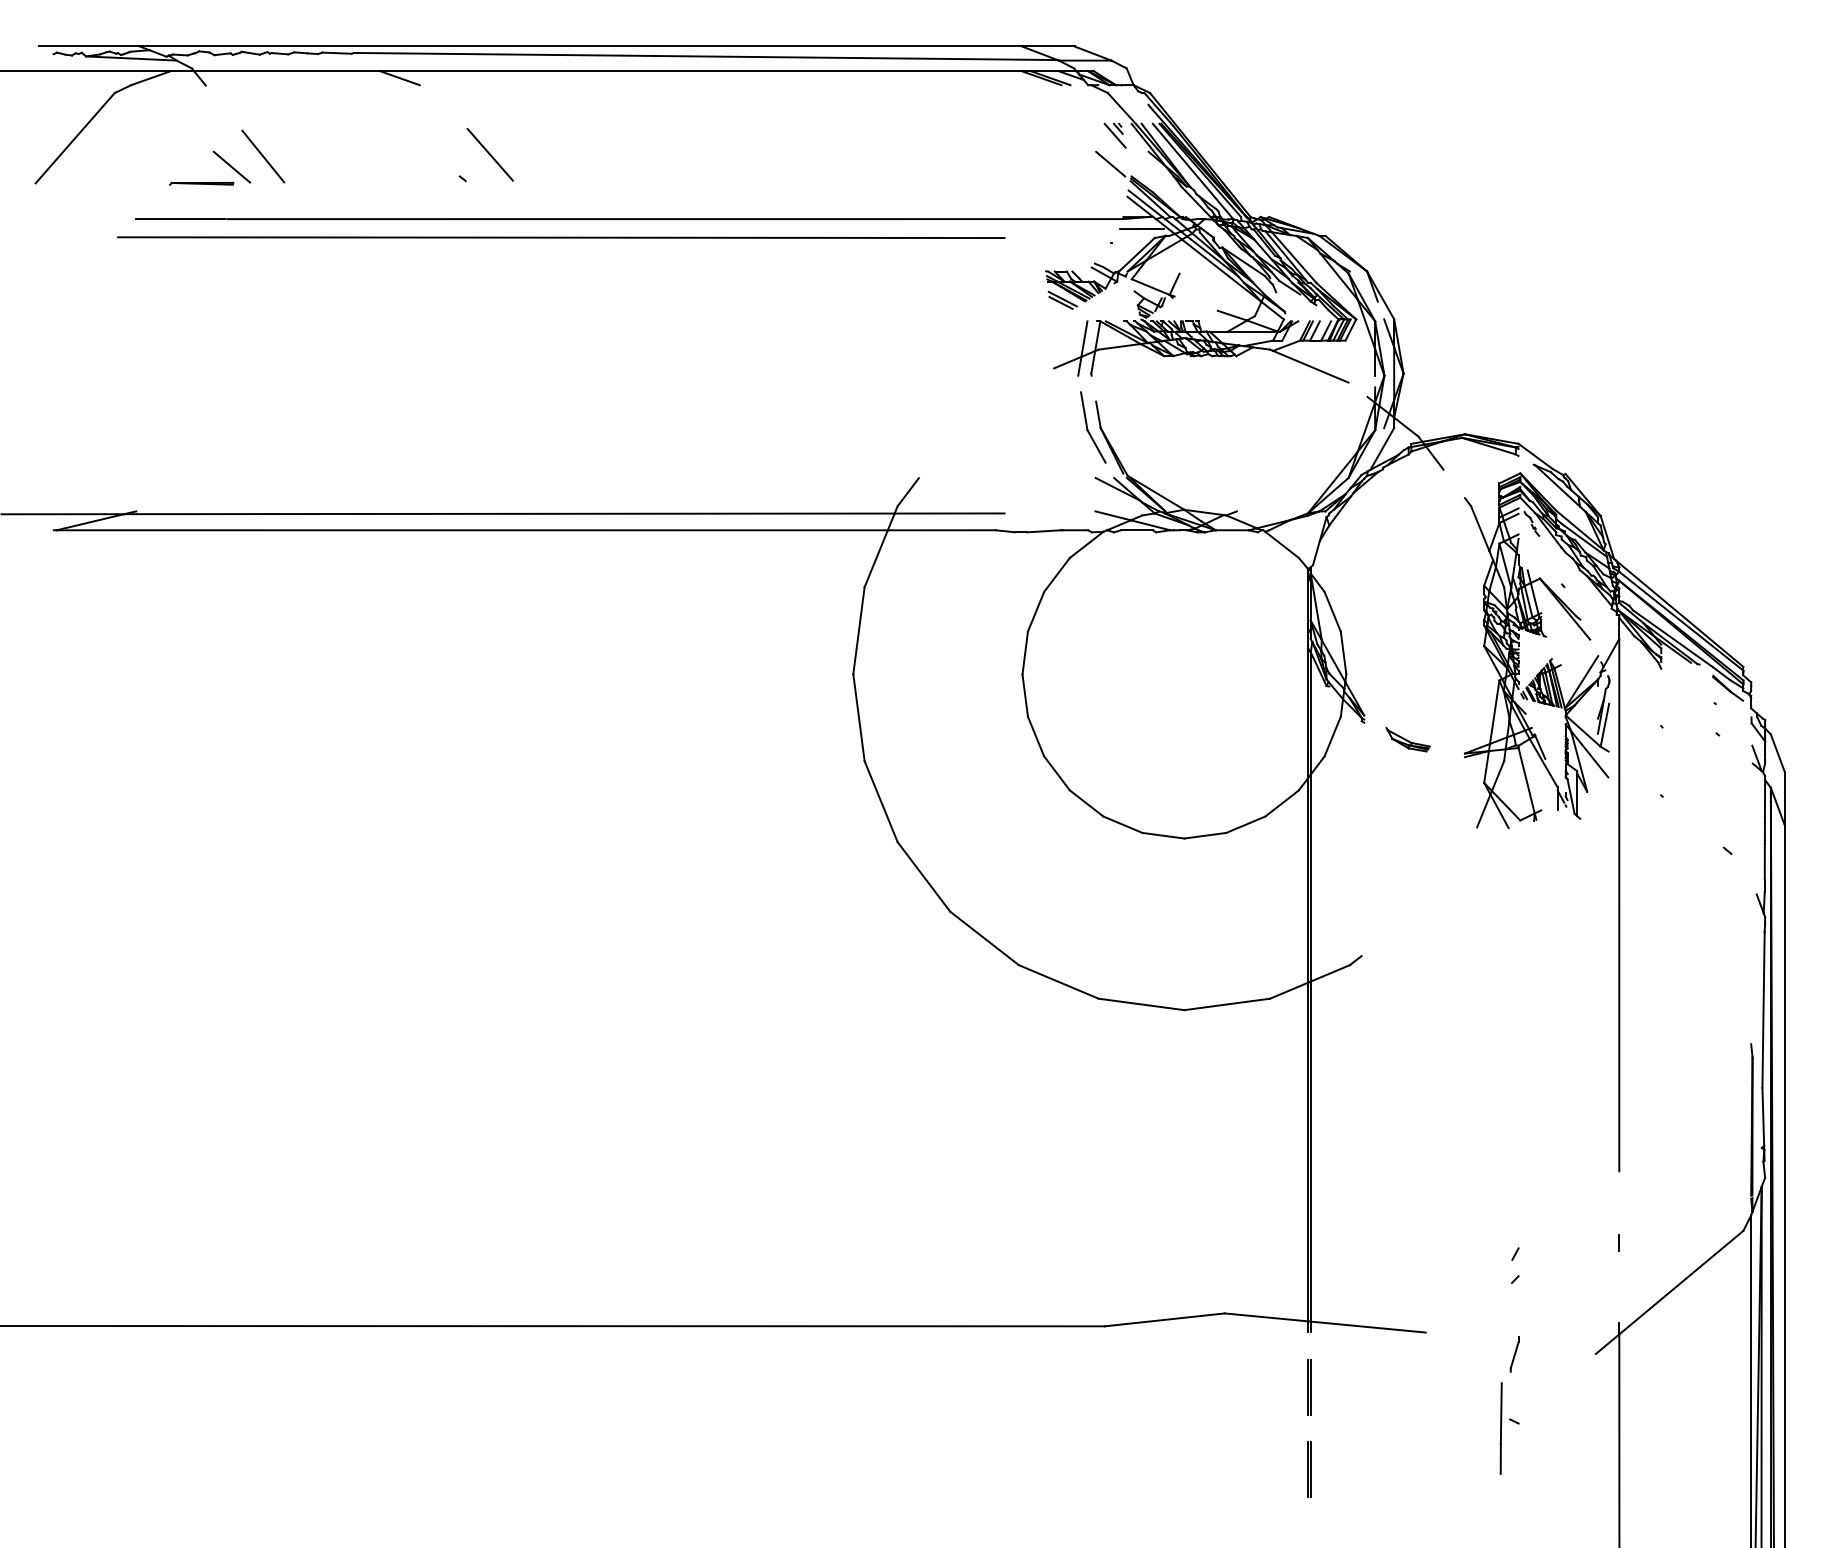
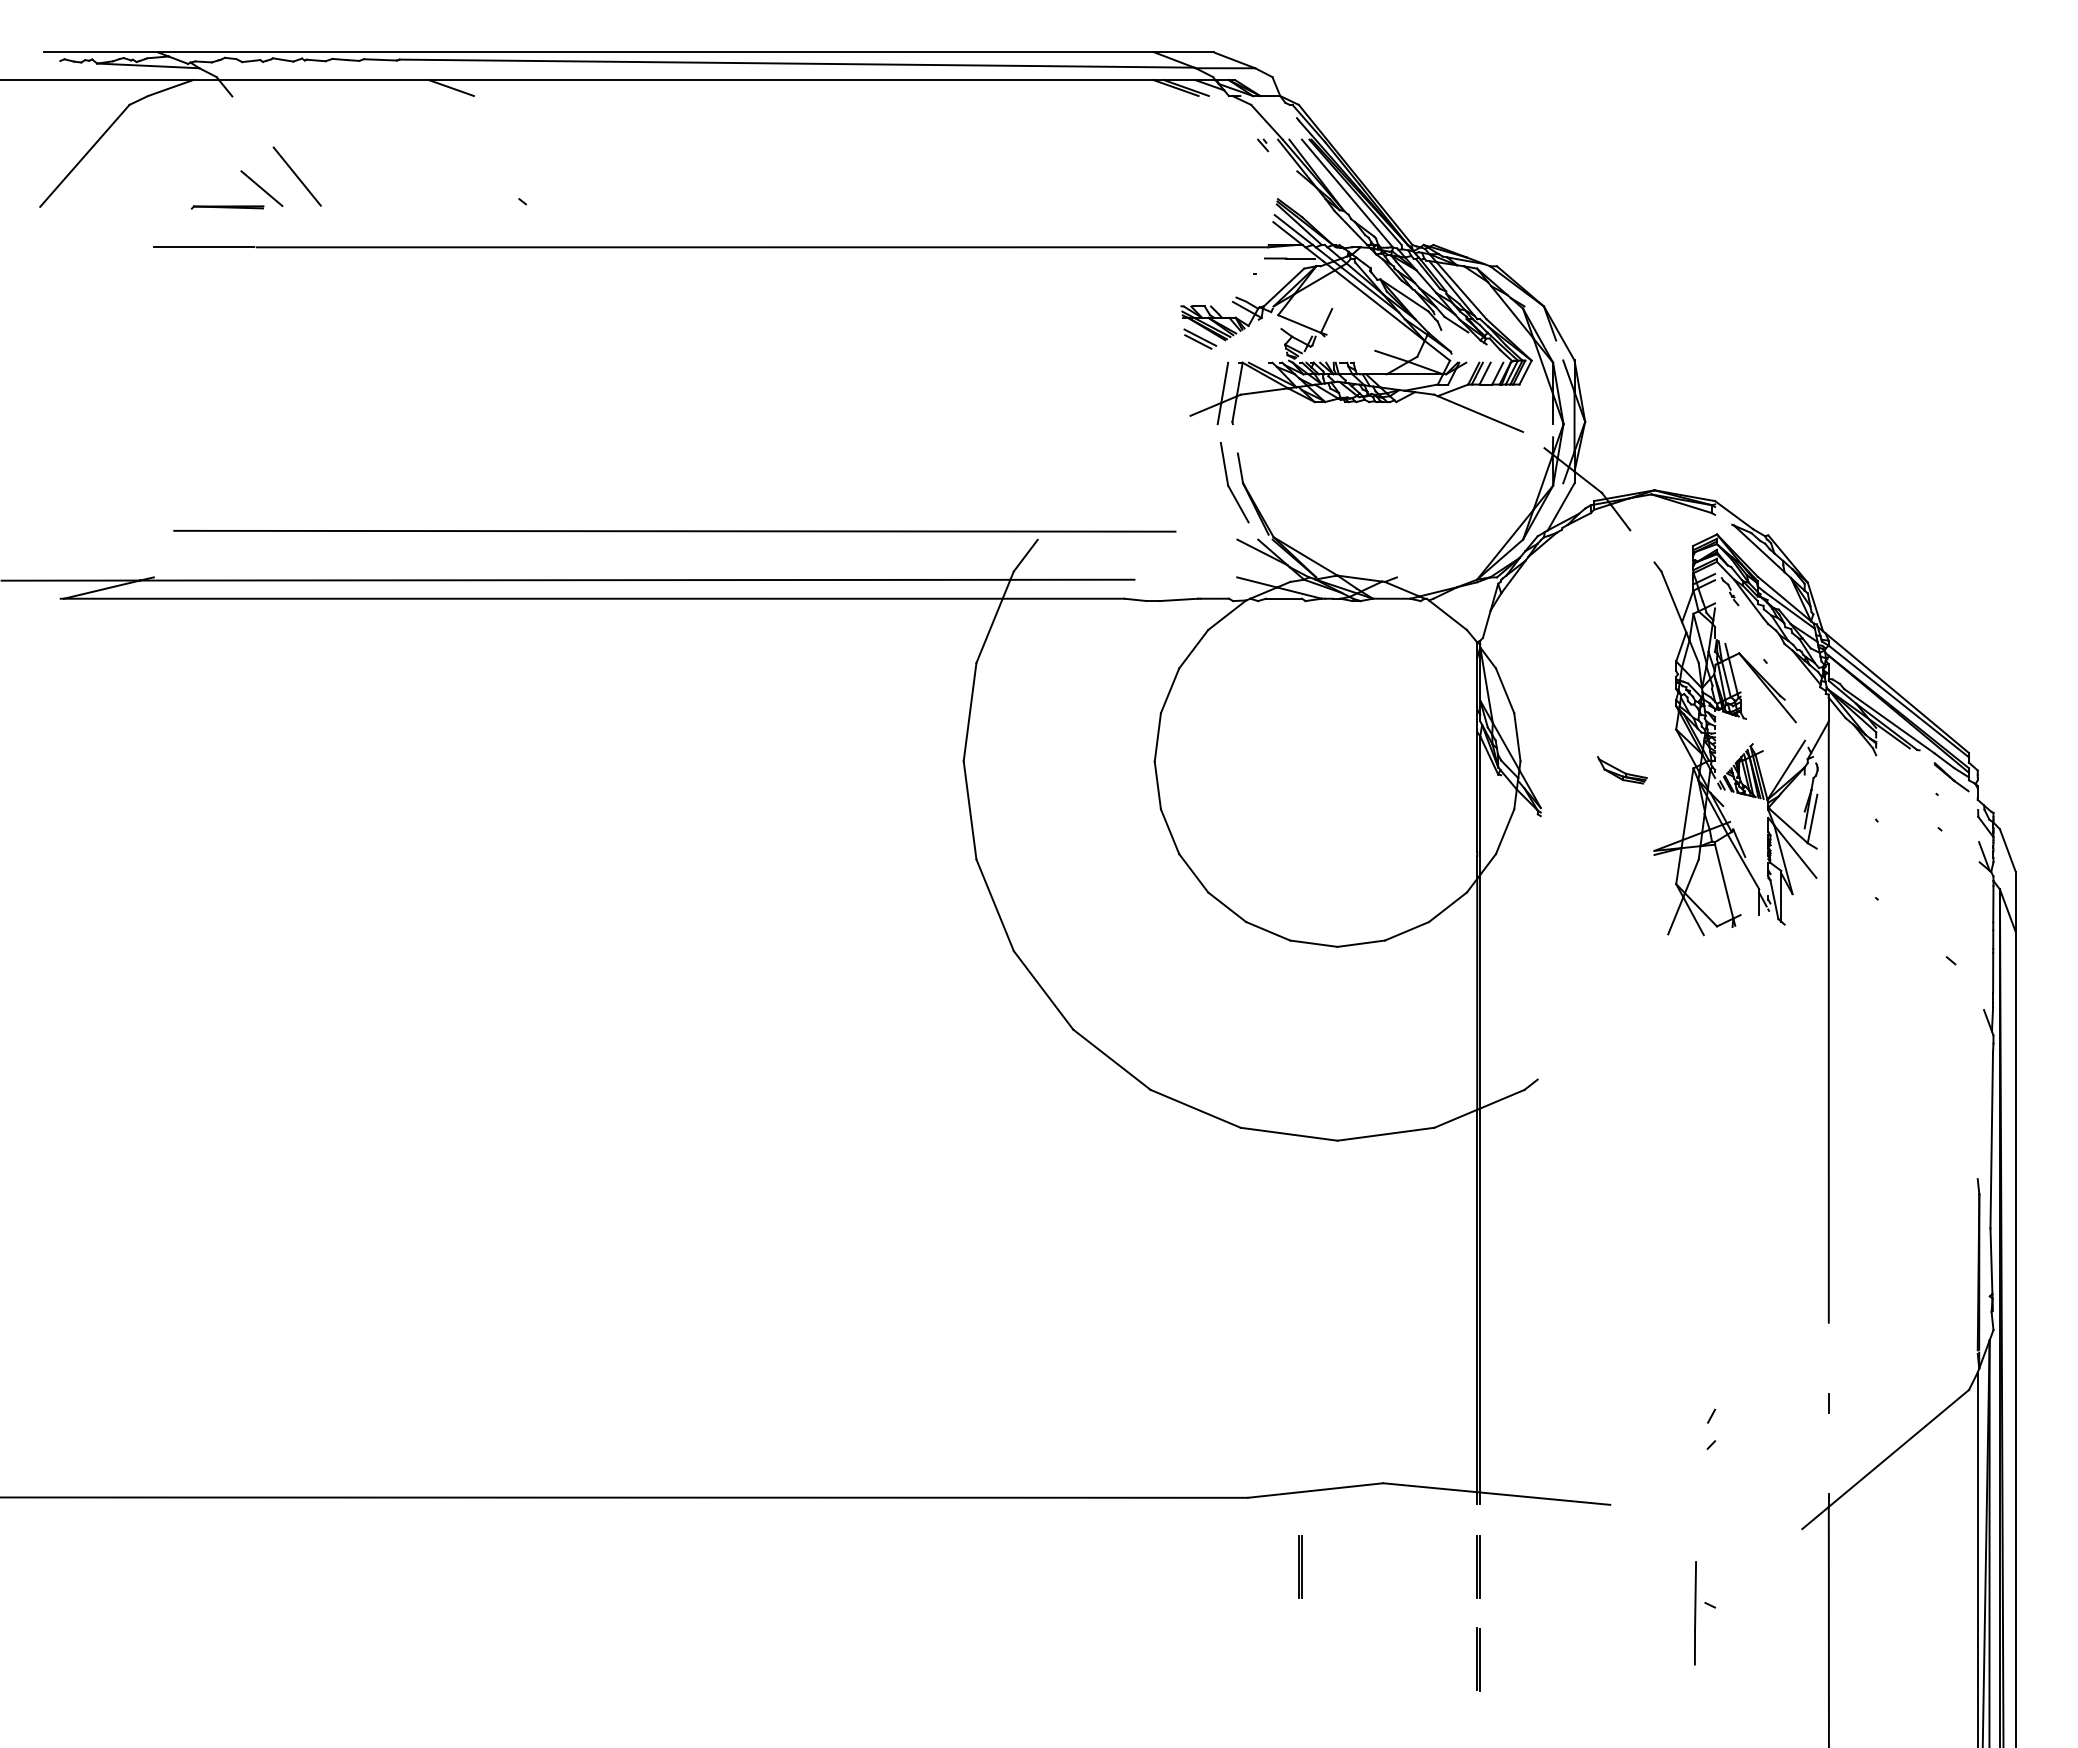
line: (1115, 135) -> (1259, 152), removed
line: (490, 154) -> (553, 174), removed
line: (1109, 164) -> (1253, 185), removed
line: (560, 237) -> (674, 531), moved
part: (1408, 739) -> (1622, 770), moved
part: (1514, 1354) -> (1710, 1529), removed
line: (1150, 1387) -> (1299, 1566), added

